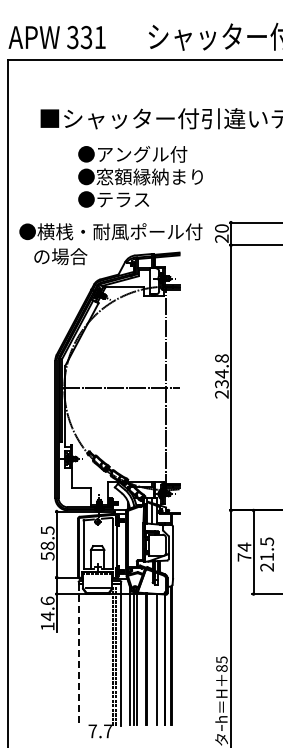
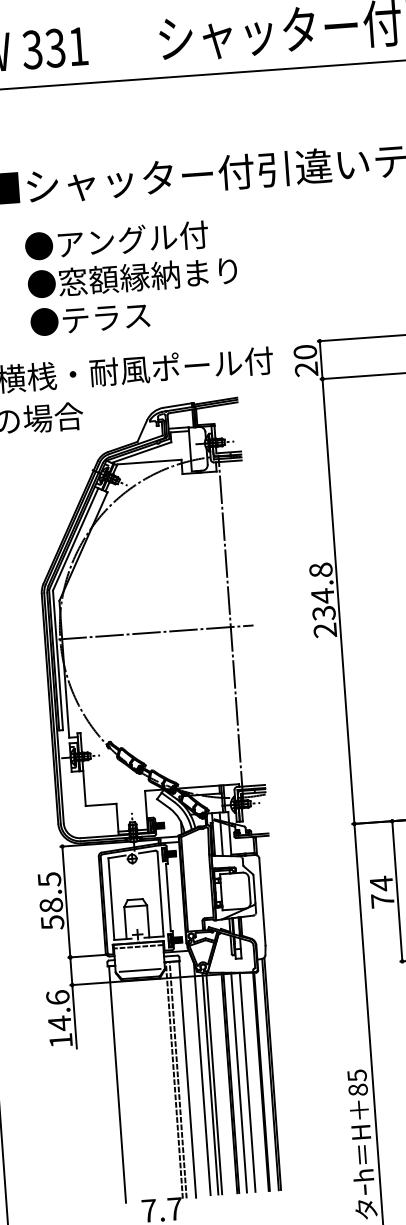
text: (140, 176) -> (132, 276), moved
line: (79, 655) -> (117, 1085), dashed -> solid
line: (151, 658) -> (238, 1081), added

